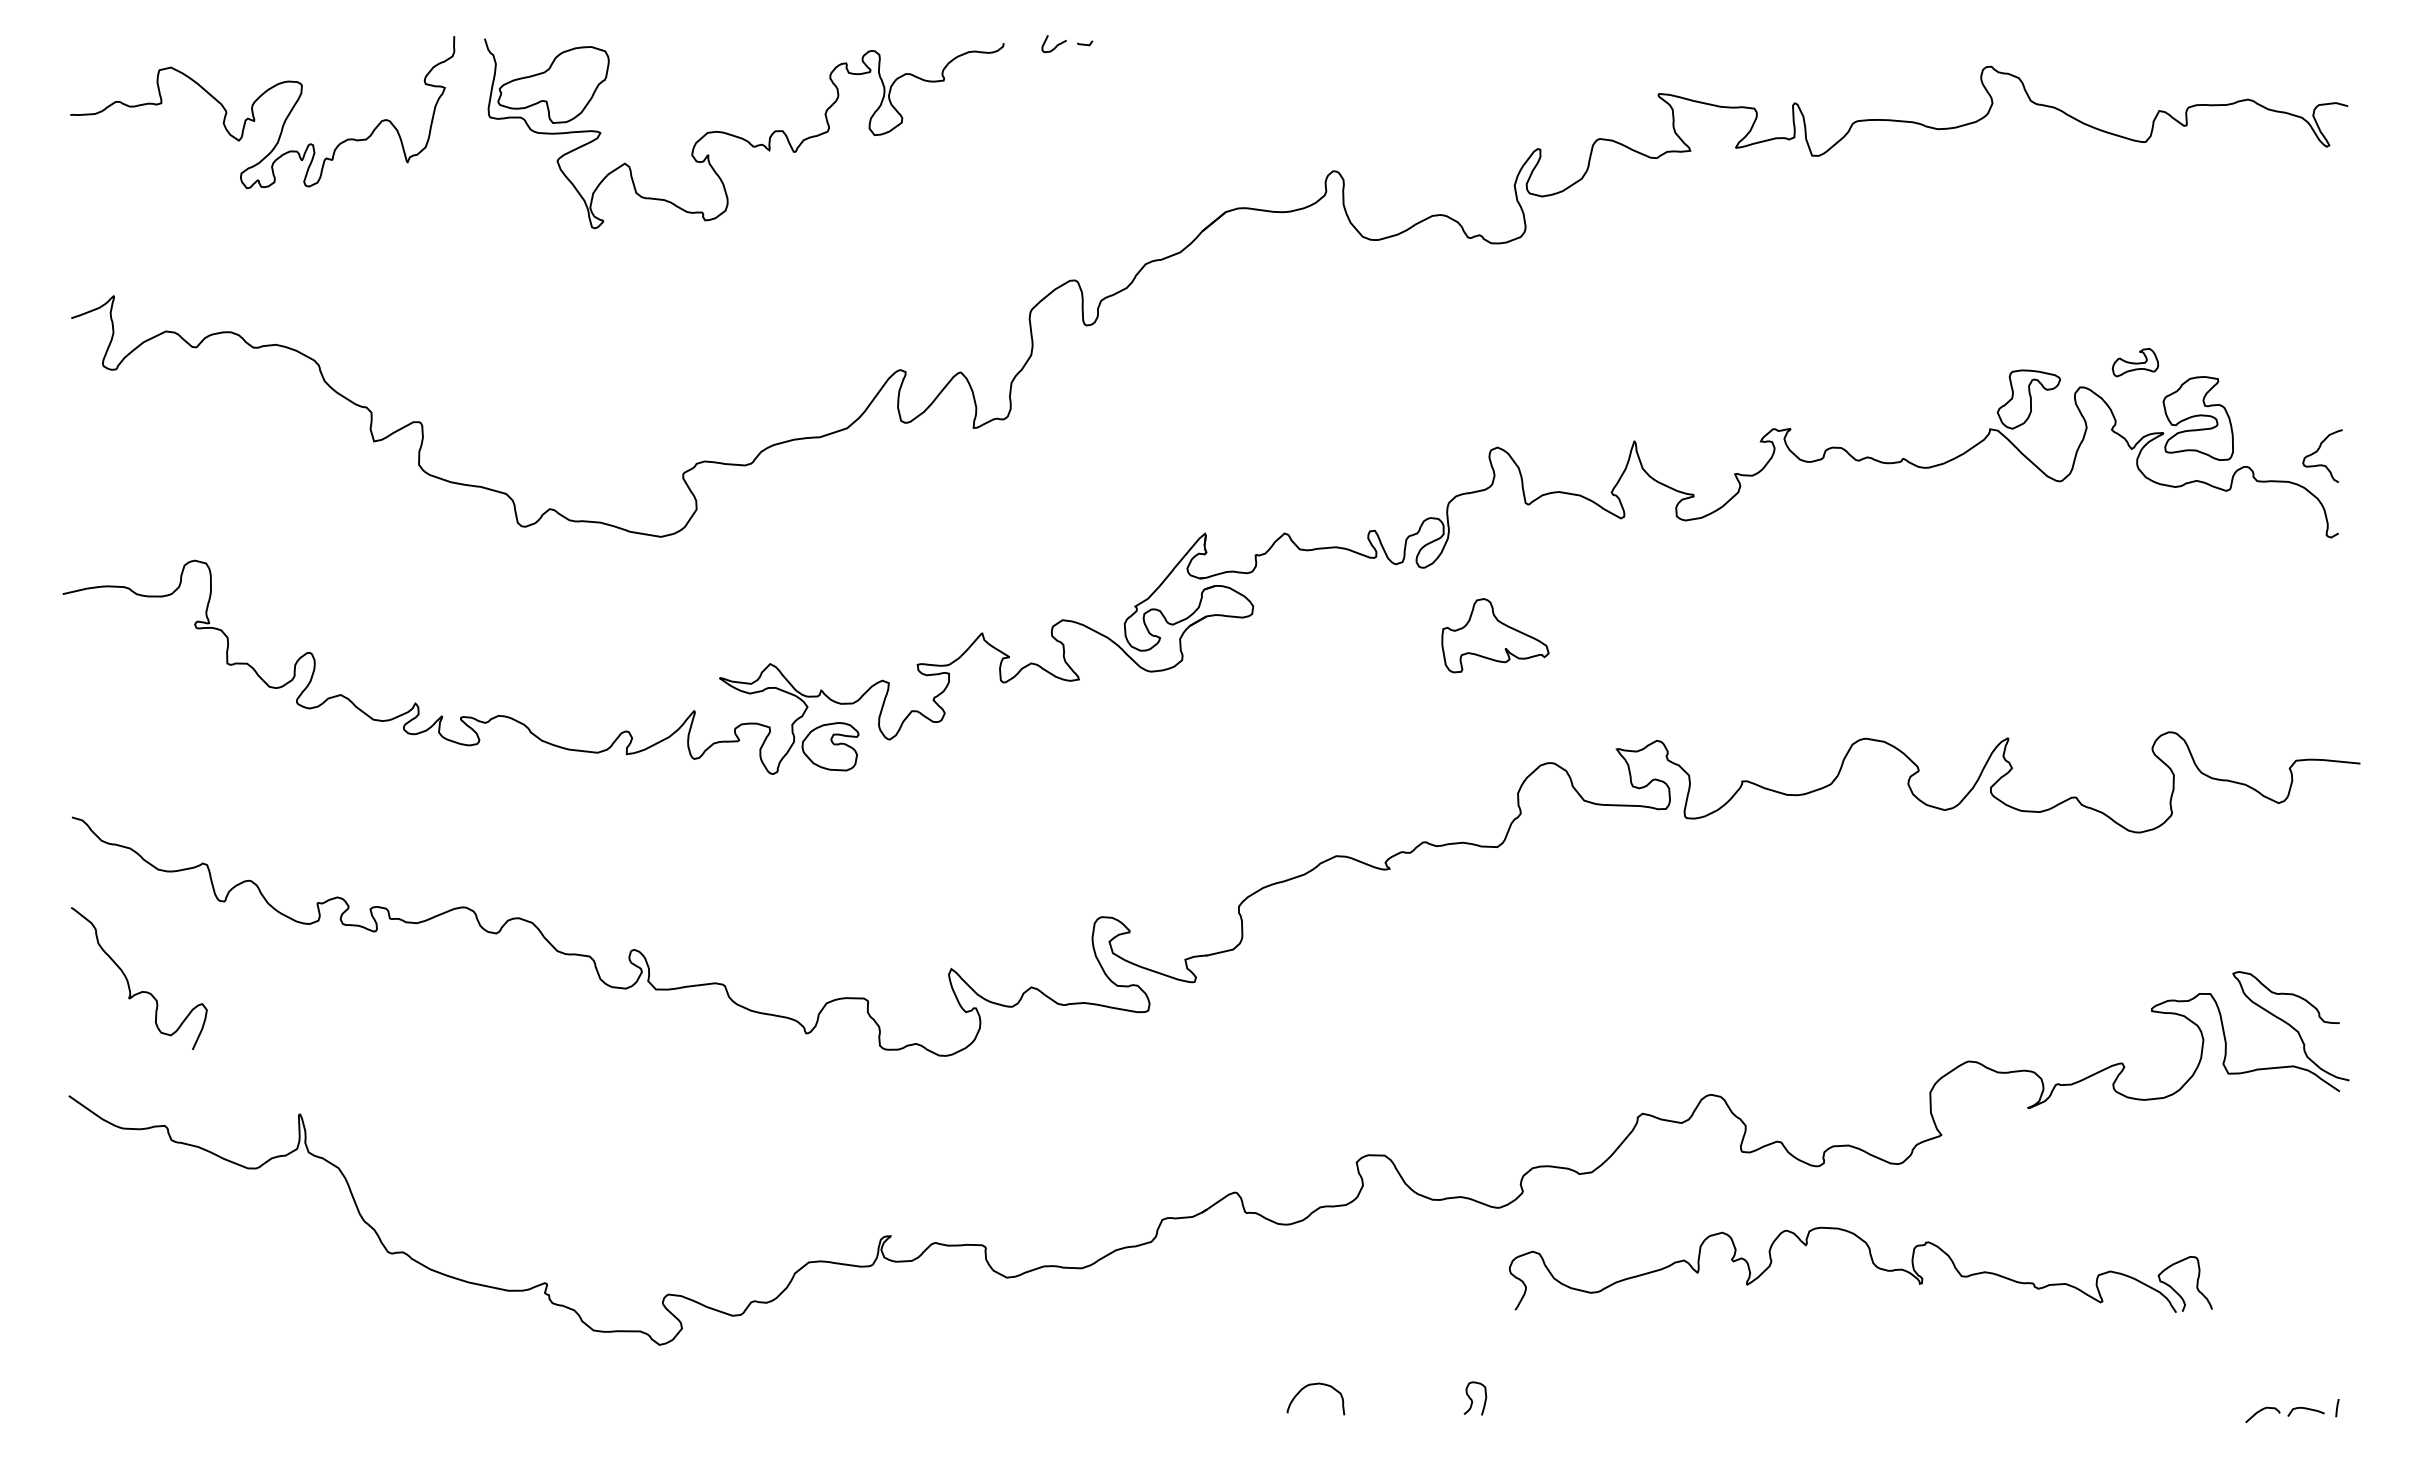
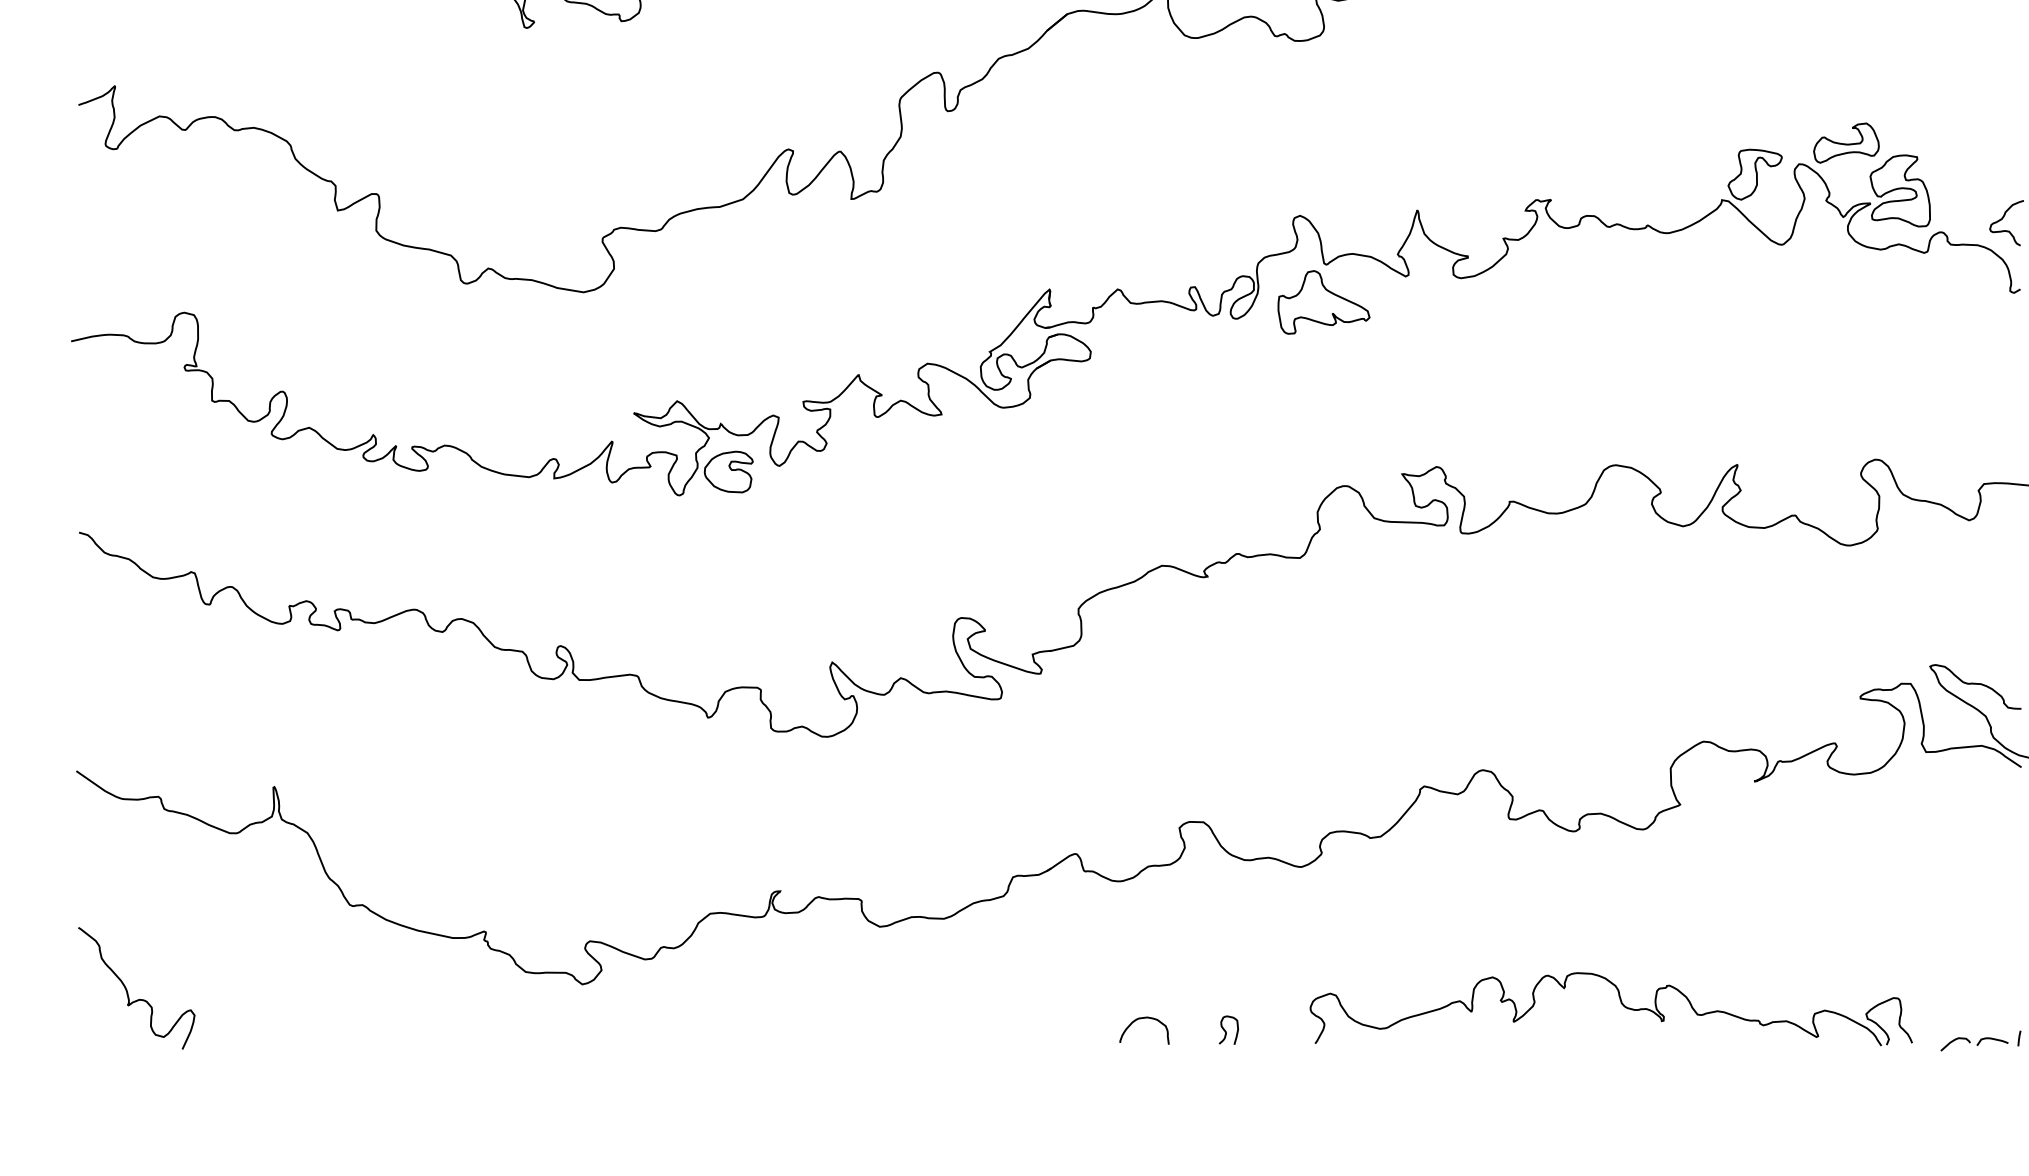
part: (2135, 362) -> (1846, 142), size x1.67
part: (1495, 635) -> (1324, 302), moved
curve: (128, 980) -> (127, 990), moved
part: (1872, 1263) -> (1621, 1003), moved
curve: (1472, 1399) -> (1226, 1031), moved

